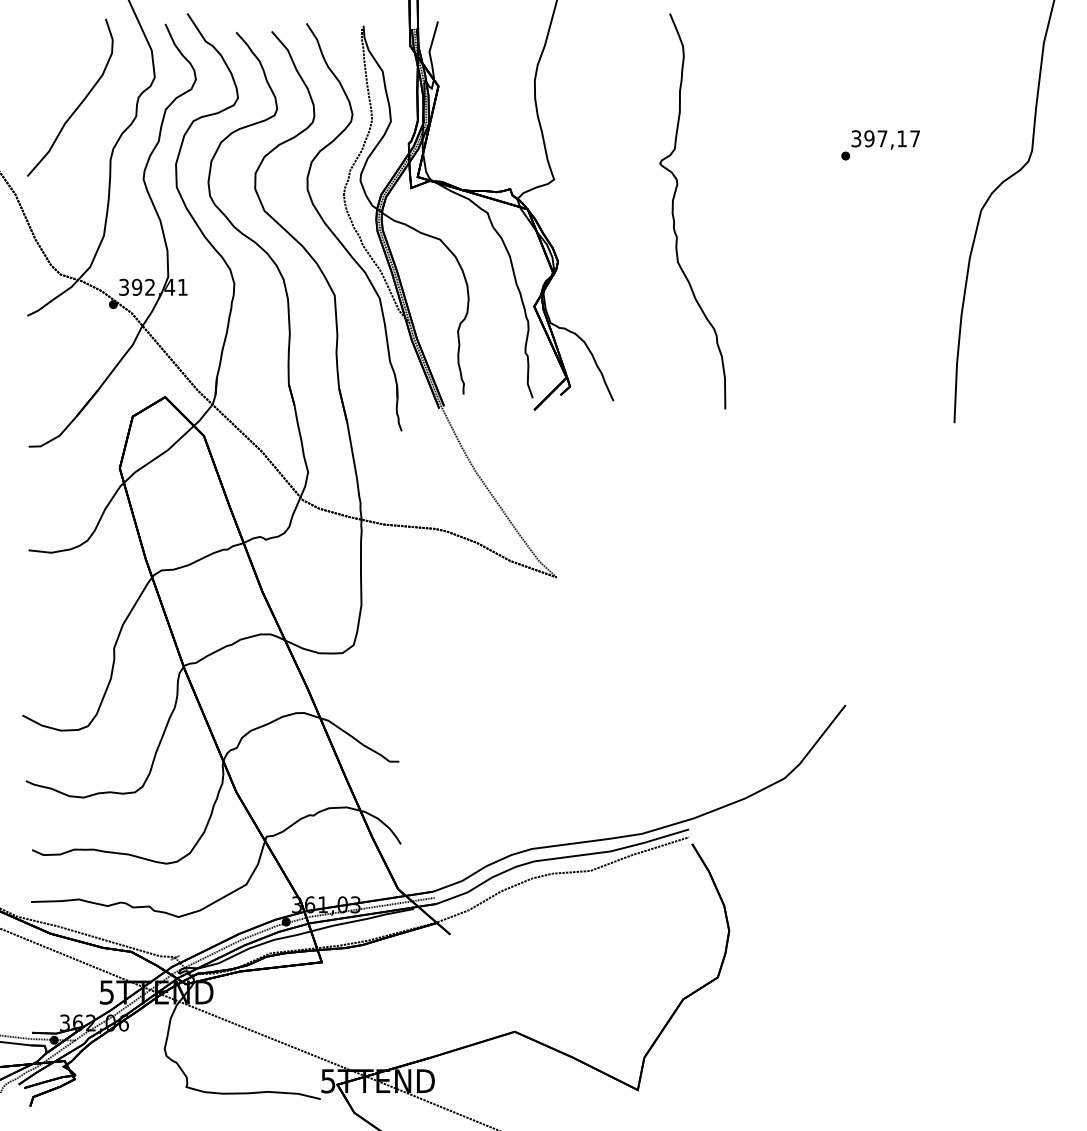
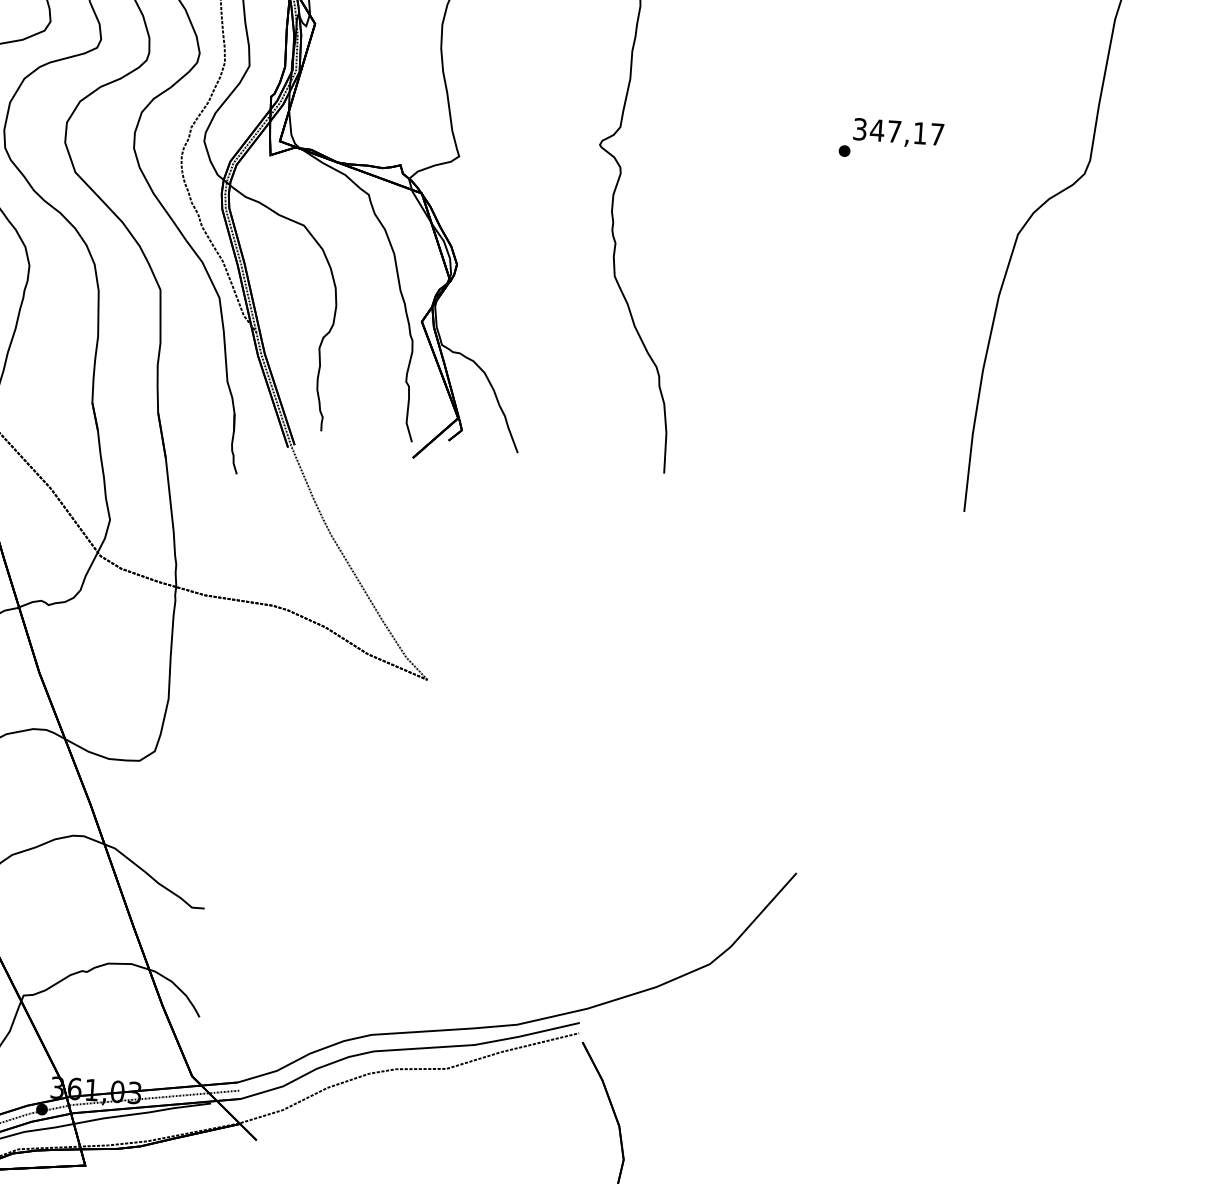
text: (869, 138) -> (877, 130), 397,17 -> 347,17

